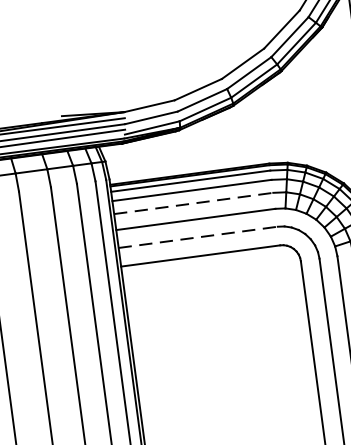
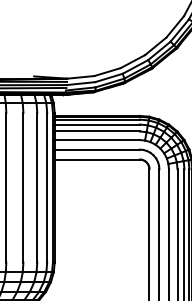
line: (194, 203) -> (97, 131), dashed -> solid
line: (198, 237) -> (97, 149), dashed -> solid

